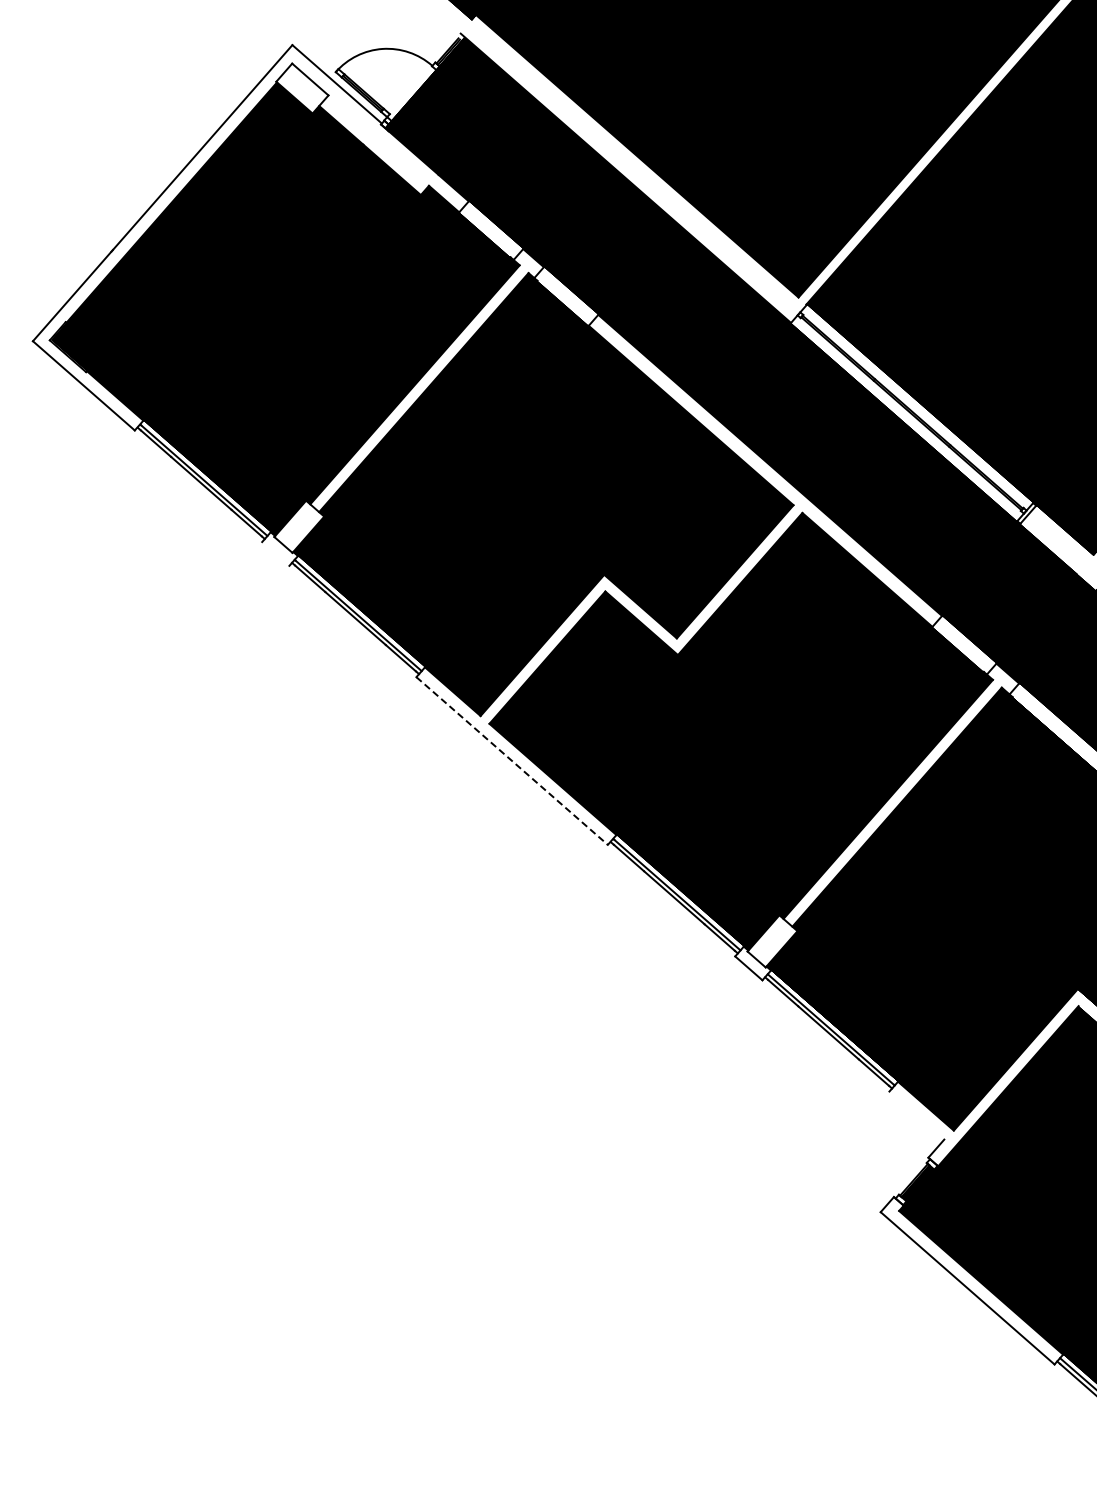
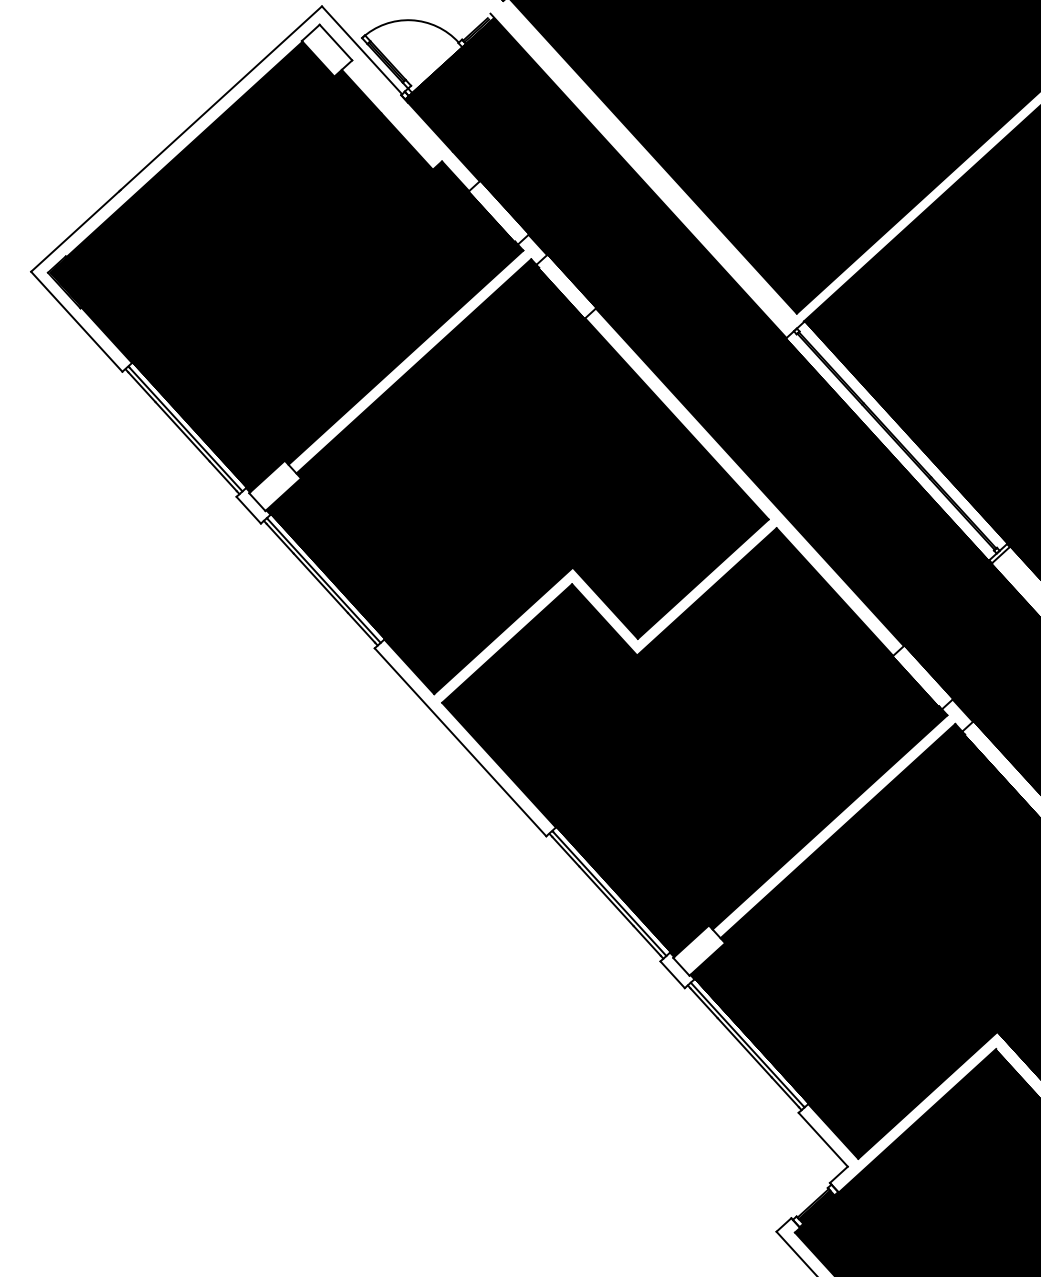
line: (275, 553) -> (248, 509), added
line: (512, 761) -> (460, 742), dashed -> solid
line: (916, 1115) -> (822, 1139), added

